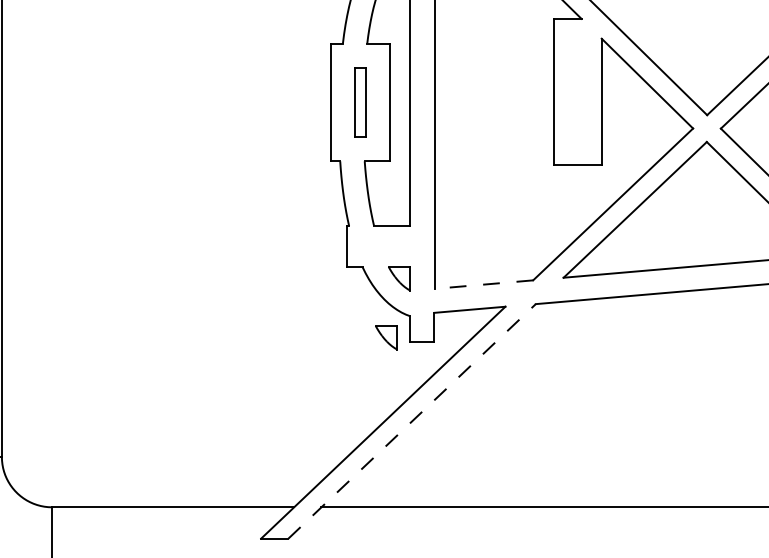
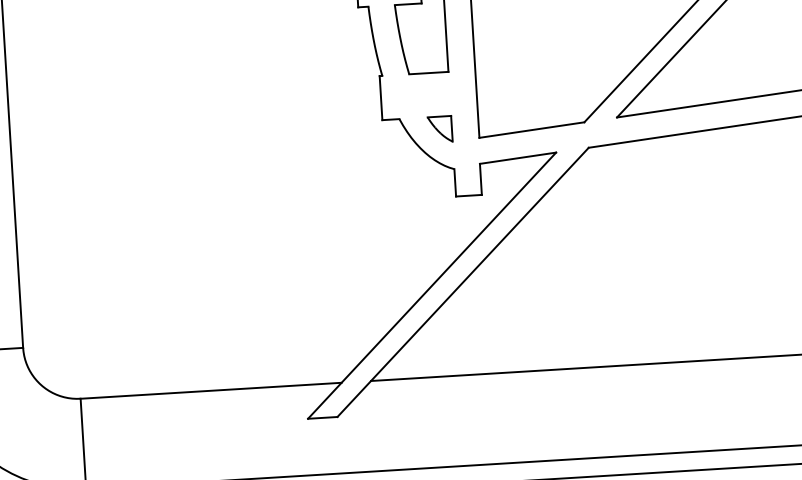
line: (483, 284) -> (531, 130), dashed -> solid
part: (386, 337) -> (429, 193), removed
line: (412, 421) -> (463, 282), dashed -> solid

